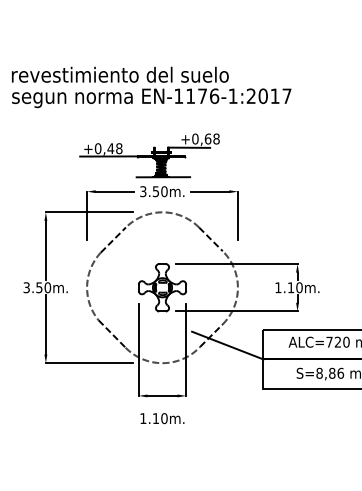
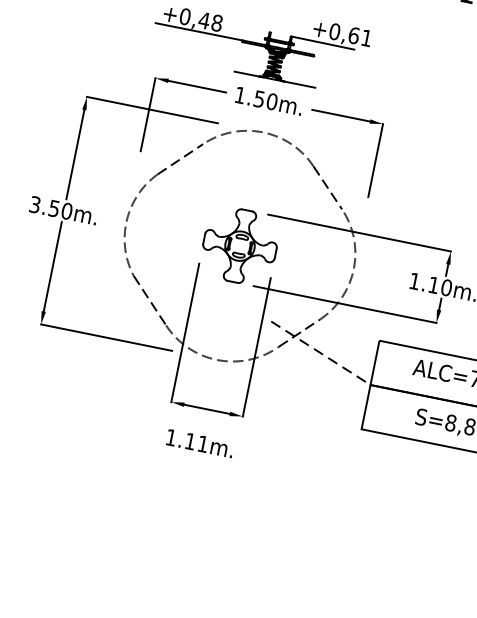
text: (216, 138) -> (366, 37), +0,68 -> +0,61
text: (143, 191) -> (240, 95), 3.50m. -> 1.50m.
line: (228, 345) -> (321, 353), solid -> dashed
text: (164, 418) -> (203, 444), 1.10m. -> 1.11m.

